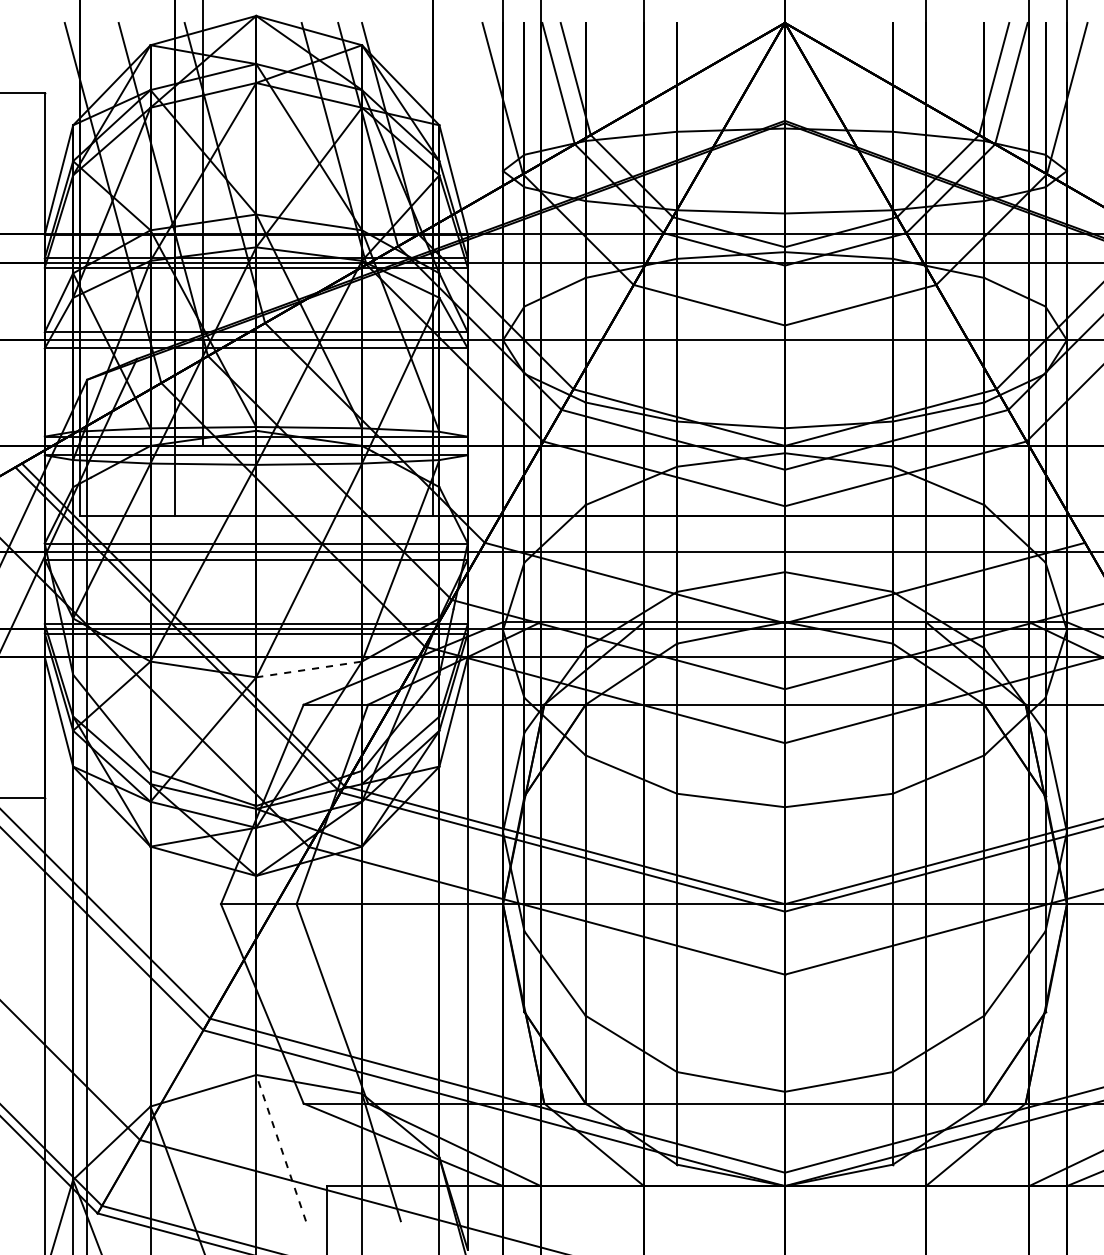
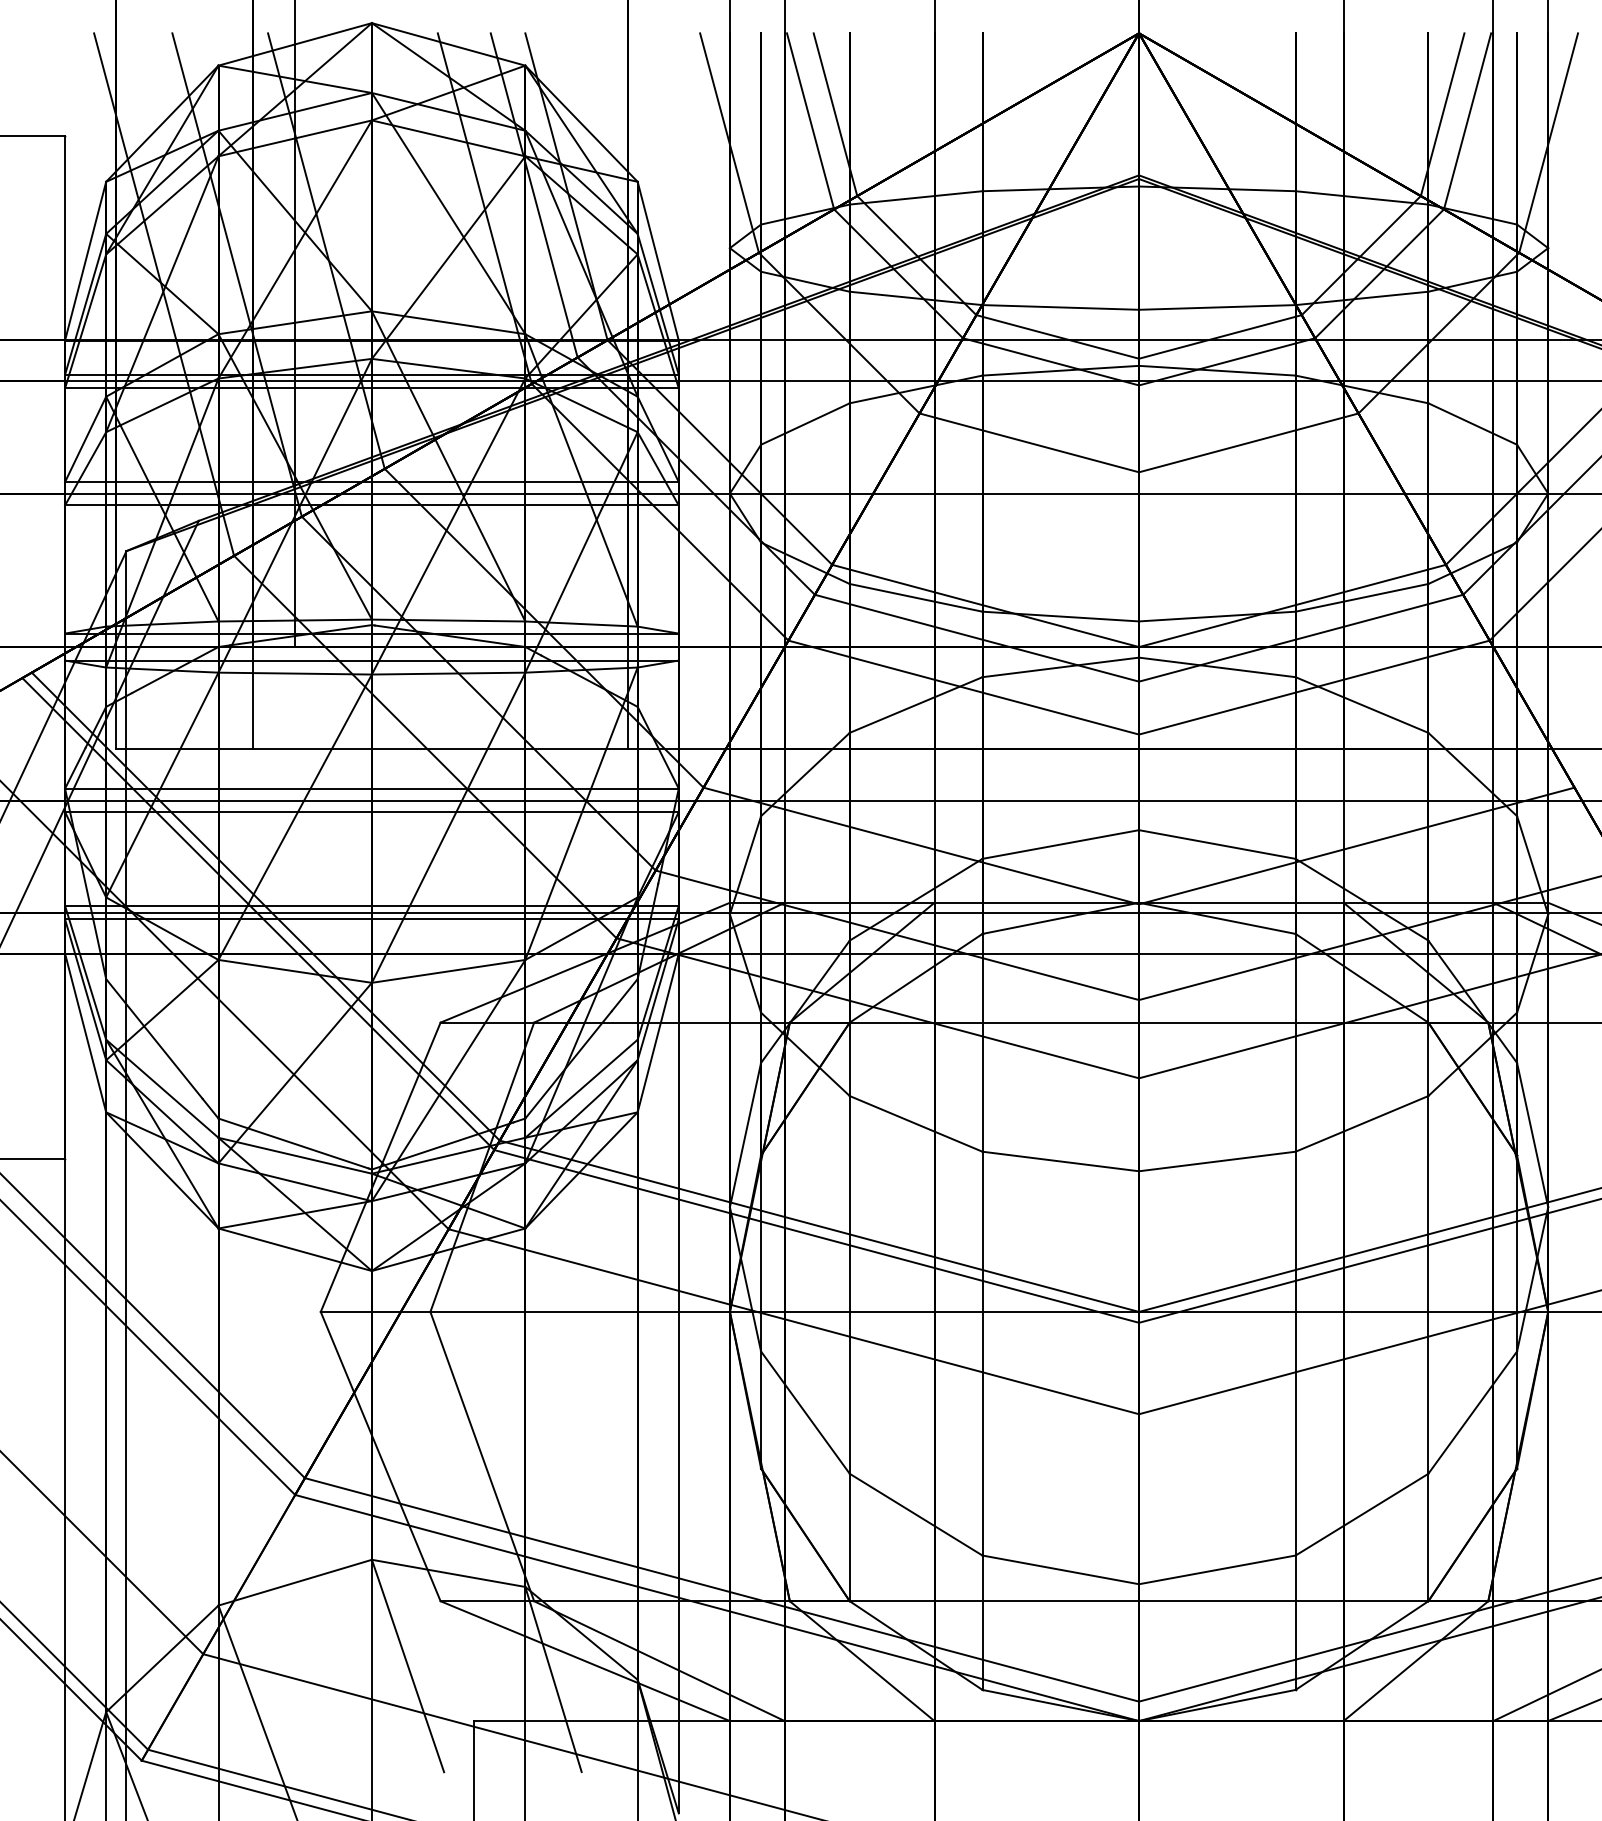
line: (309, 669) -> (449, 971), dashed -> solid
line: (281, 1147) -> (408, 1665), dashed -> solid

